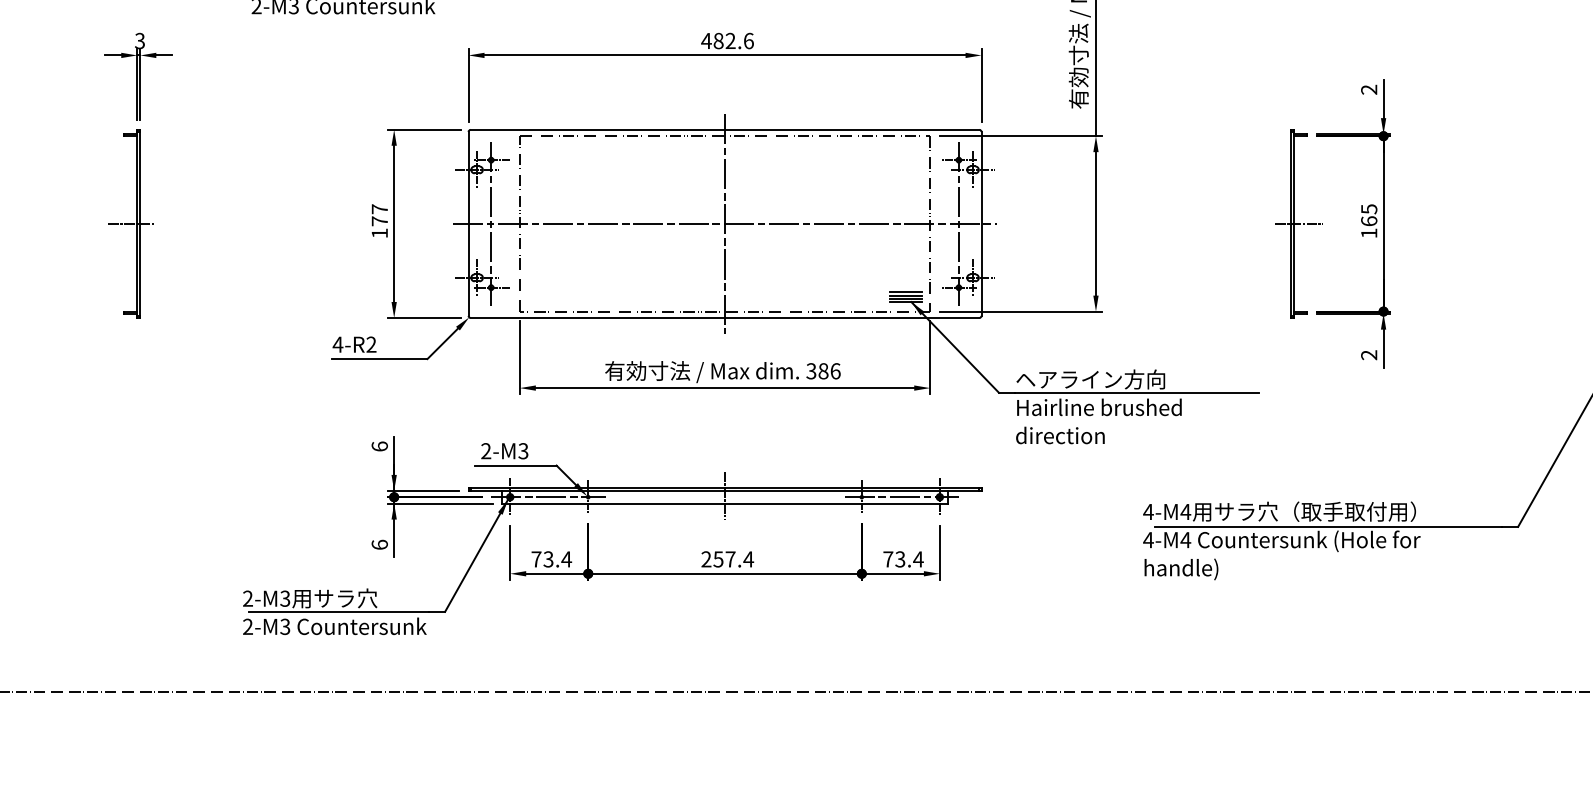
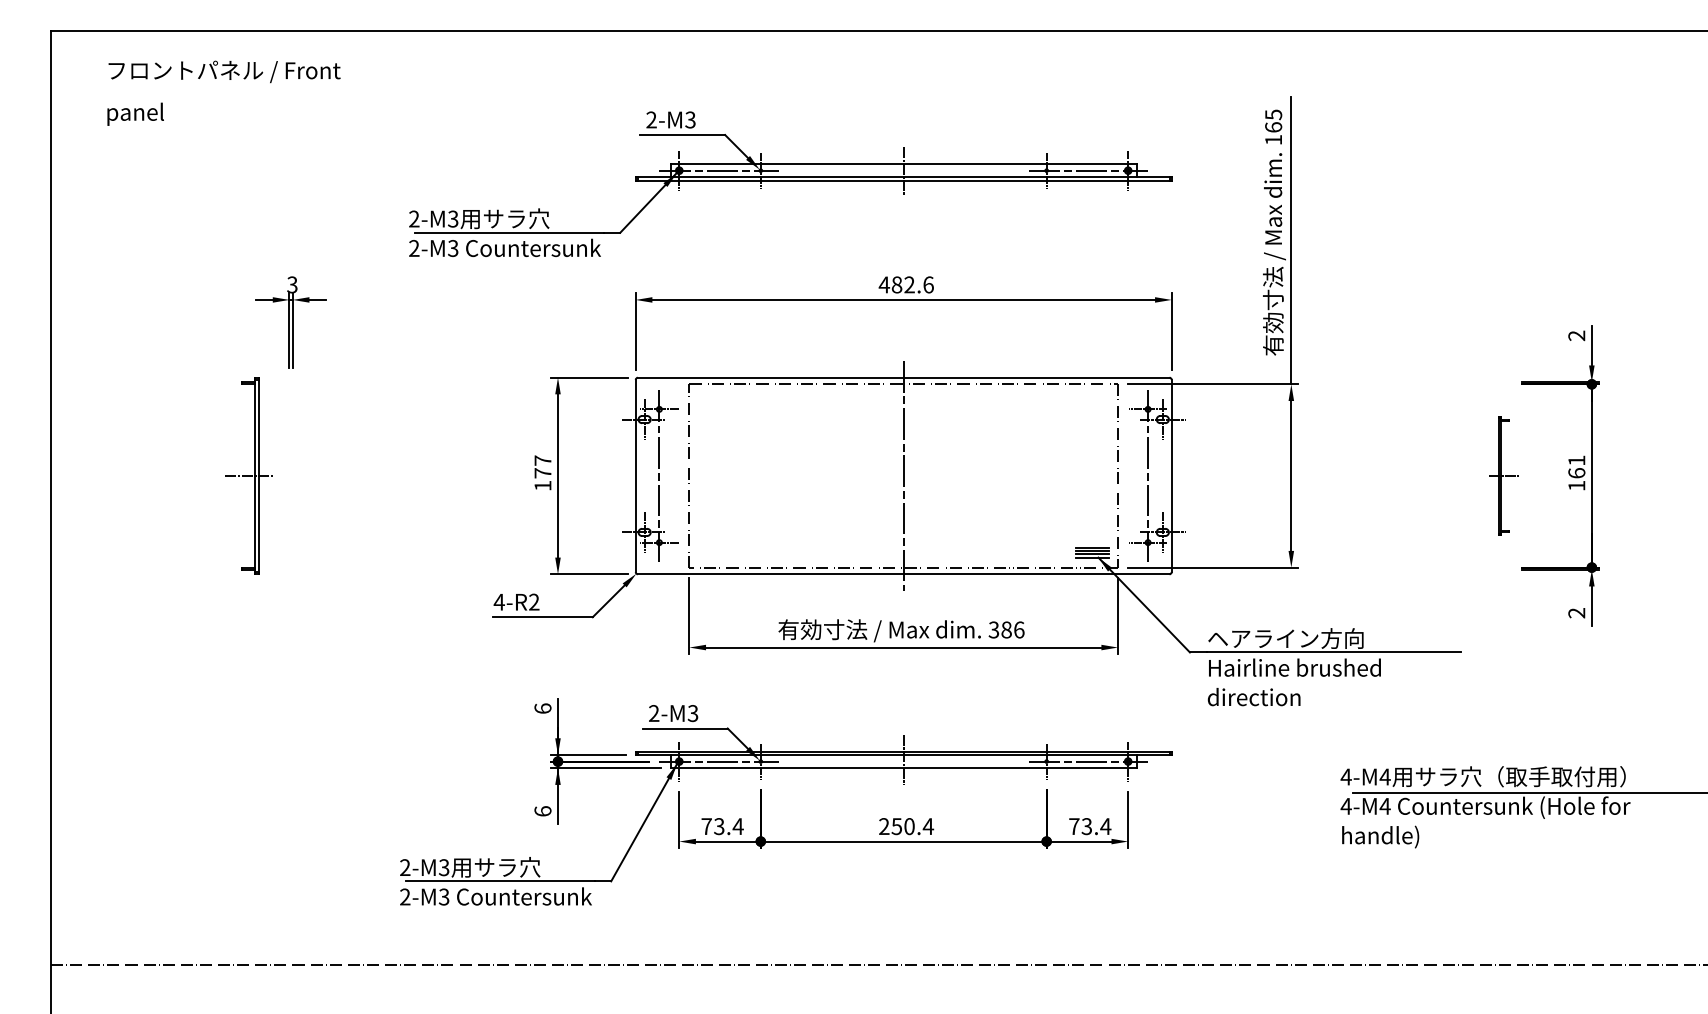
text: (1368, 209) -> (1576, 460), 165 -> 161
part: (130, 223) -> (248, 475), moved
part: (1299, 223) -> (1503, 475), size x0.6
line: (724, 224) -> (903, 476), removed
text: (730, 559) -> (909, 826), 257.4 -> 250.4

